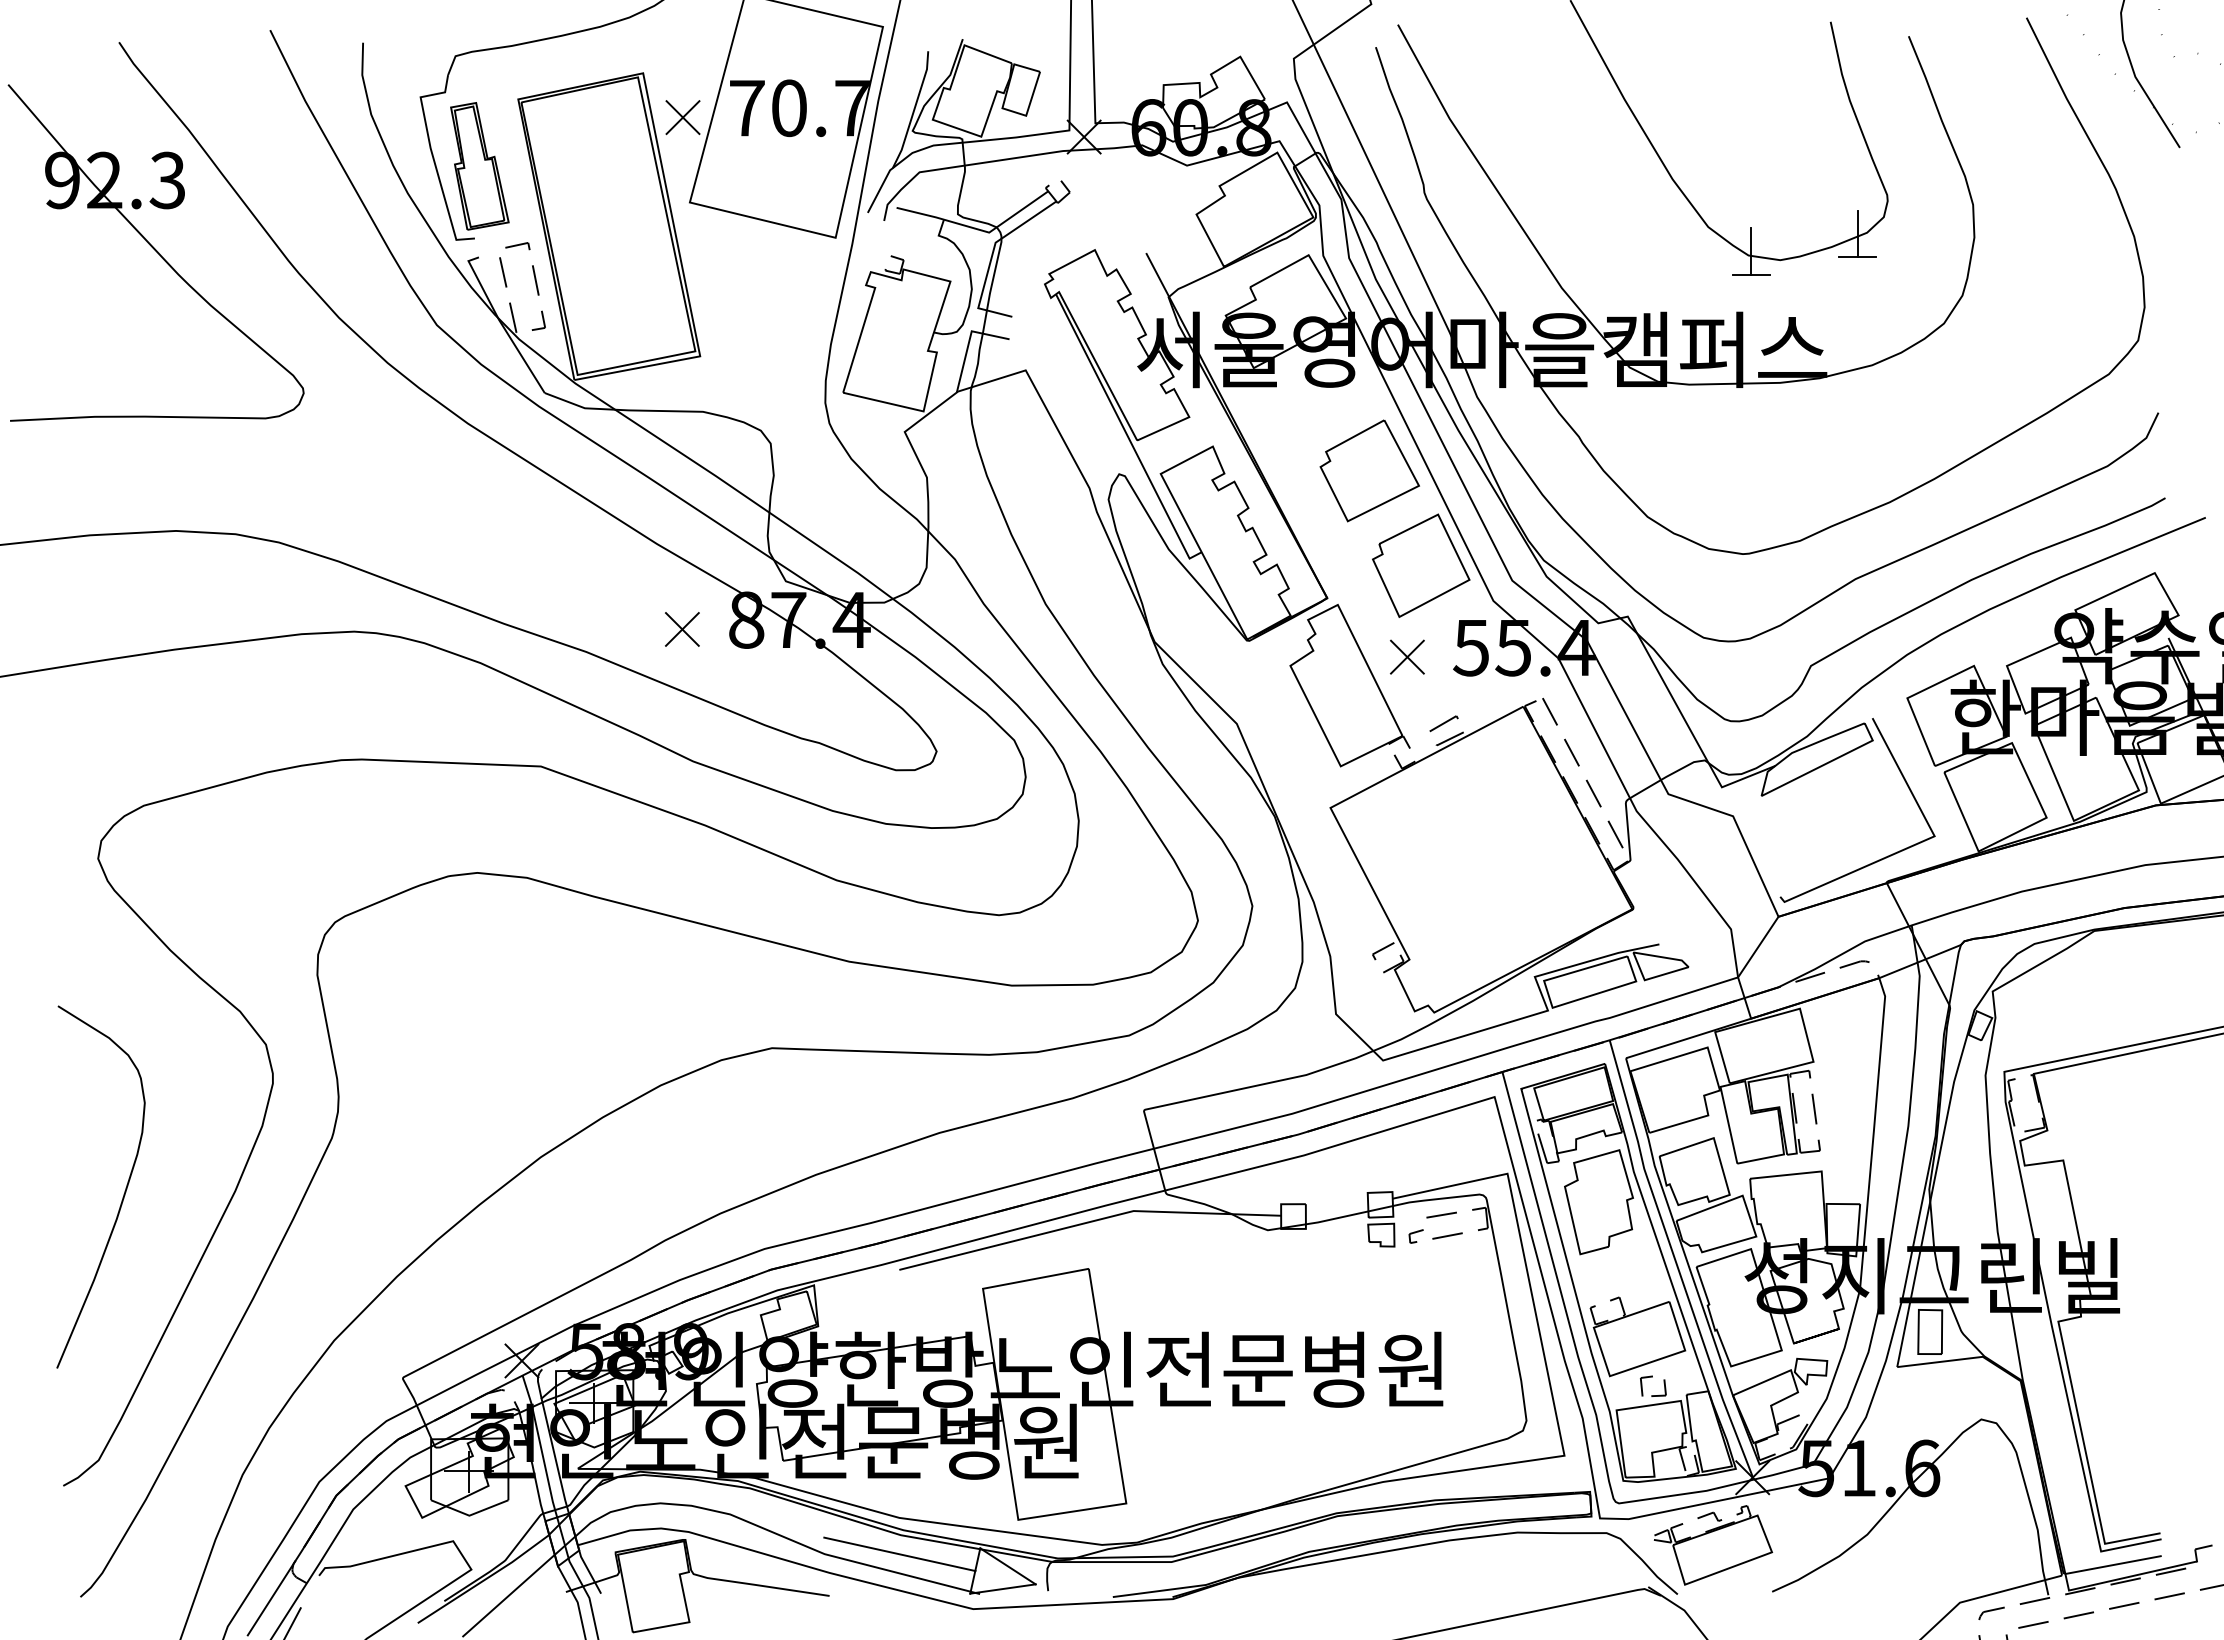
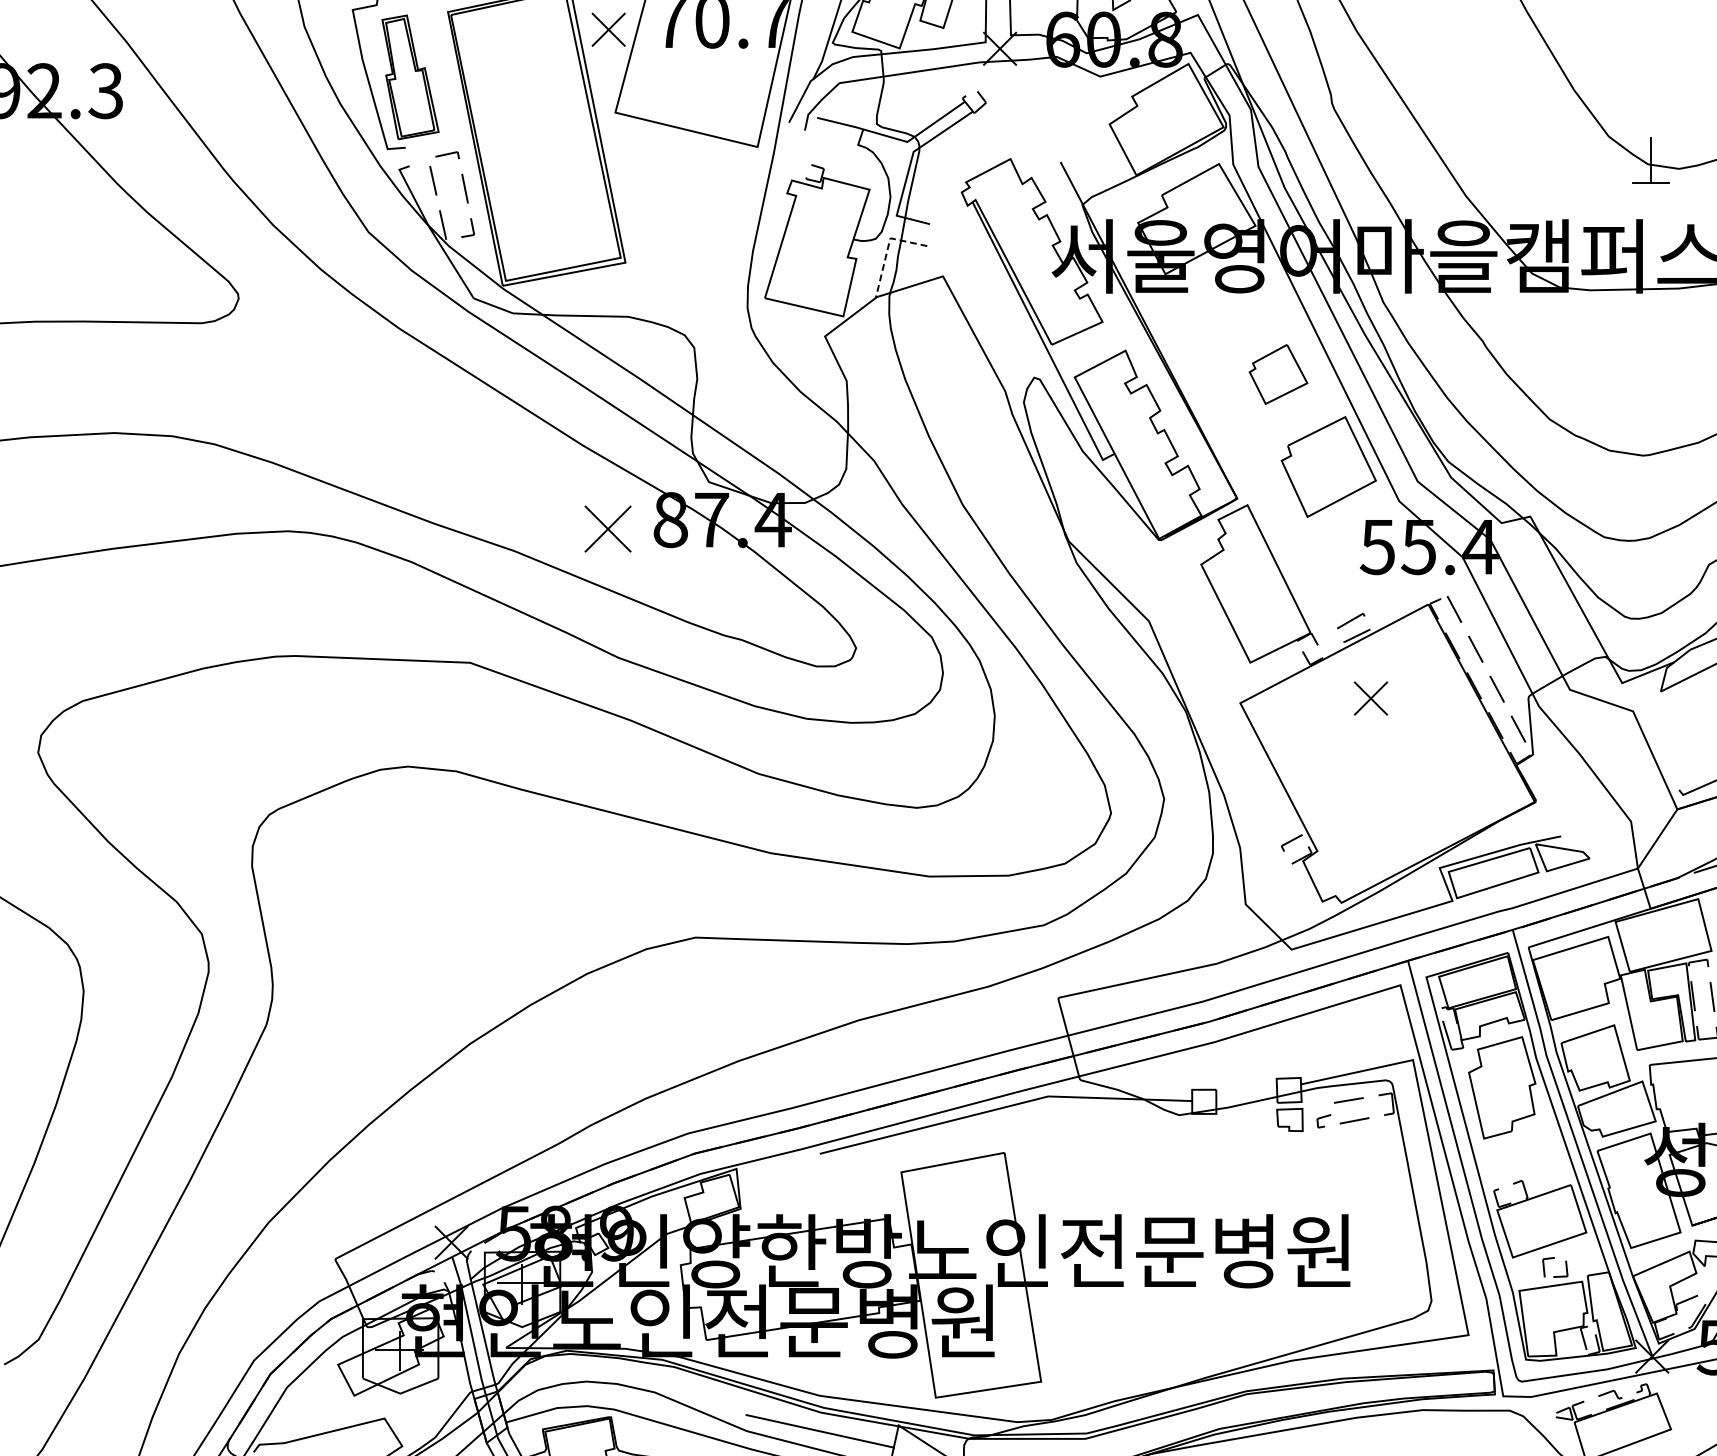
line: (968, 342) -> (887, 249), solid -> dashed
part: (1369, 470) -> (1278, 374), size x0.6
part: (682, 629) -> (608, 529), size x1.4
part: (1407, 656) -> (1371, 697), moved

